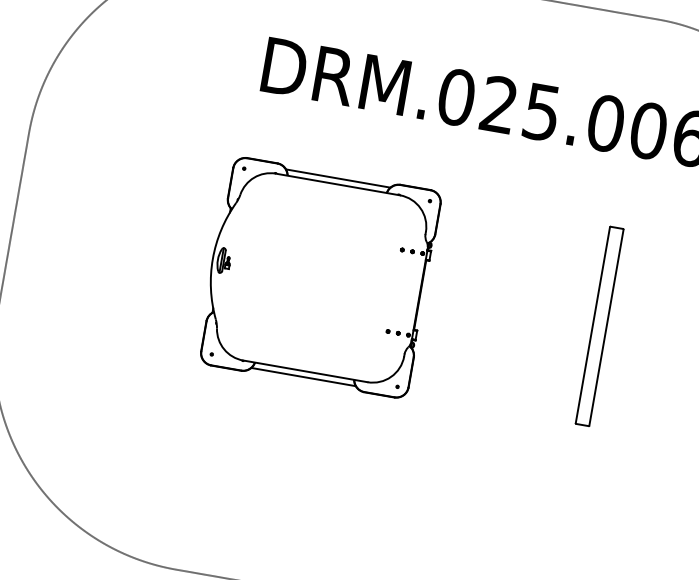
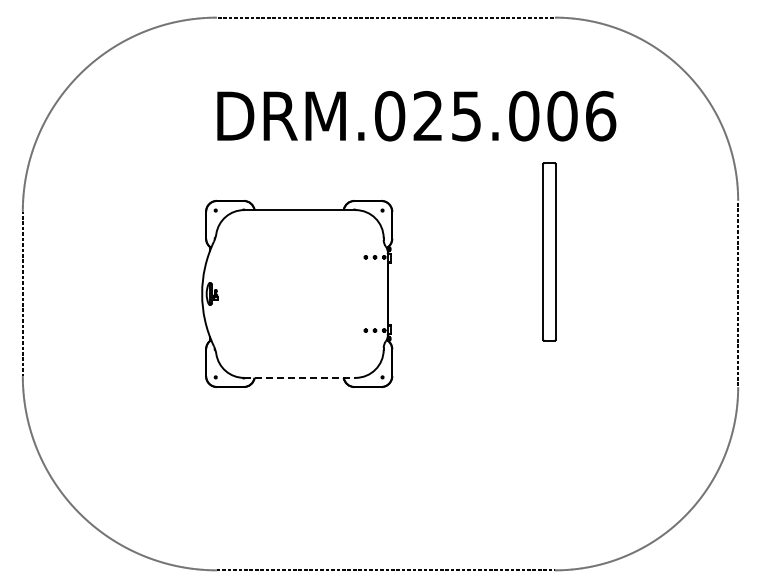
line: (337, 178) -> (298, 204), removed
part: (599, 325) -> (549, 251), moved
line: (305, 370) -> (299, 377), solid -> dashed
line: (302, 377) -> (298, 383), removed

